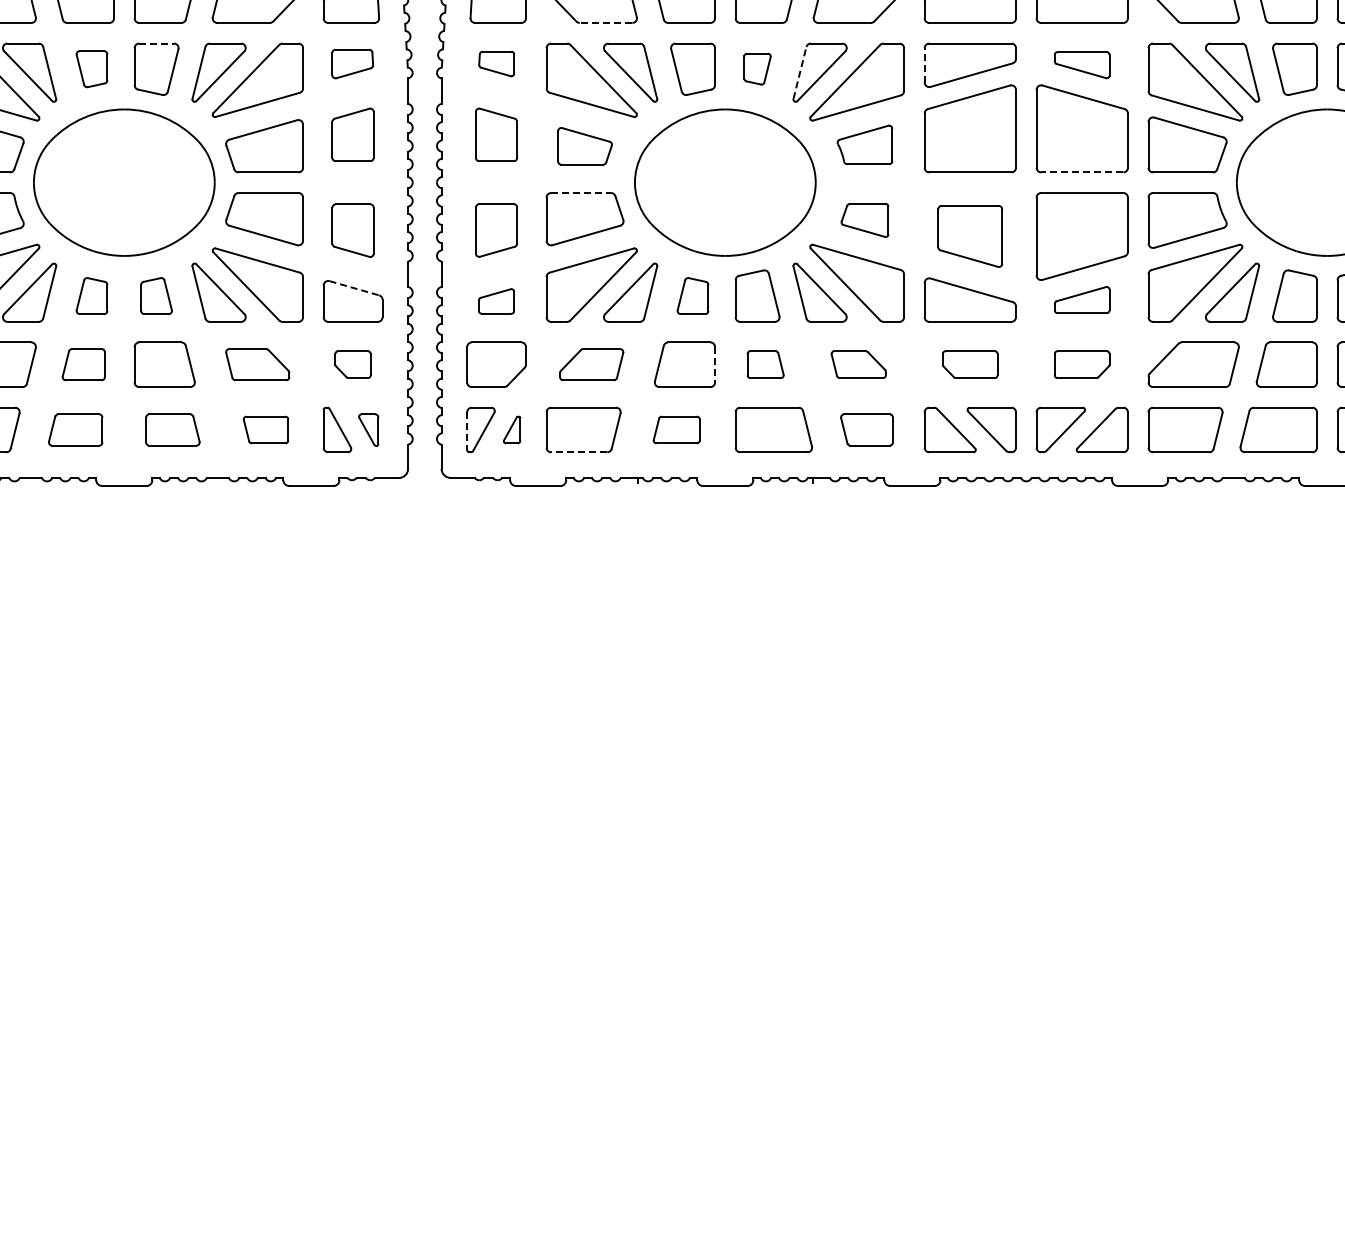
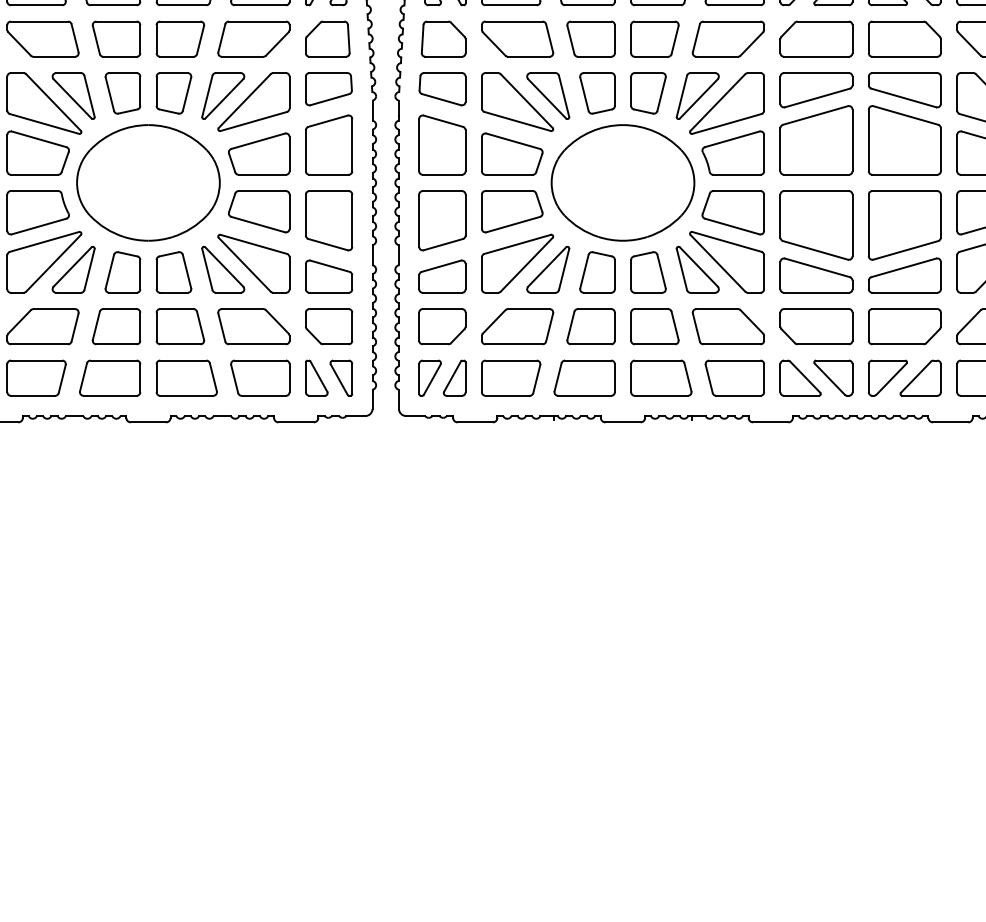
line: (605, 22) -> (528, 56), dashed -> solid
line: (157, 43) -> (174, 73), dashed -> solid
part: (352, 63) -> (328, 88), size x1.43
part: (496, 63) -> (442, 88), size x1.67
line: (924, 64) -> (780, 89), dashed -> solid
part: (1081, 64) -> (904, 89), size x1.67
part: (91, 68) -> (122, 92), size x1.43
part: (757, 68) -> (648, 92), size x1.67
line: (799, 73) -> (681, 96), dashed -> solid
part: (352, 134) -> (328, 144), size x1.43
part: (496, 134) -> (442, 144), size x1.43
part: (864, 144) -> (732, 152), size x1.43
part: (584, 146) -> (511, 154), size x1.43
line: (1081, 172) -> (904, 174), dashed -> solid
line: (581, 193) -> (509, 191), dashed -> solid
part: (864, 220) -> (732, 212), size x1.67
part: (352, 230) -> (328, 220), size x1.43
part: (496, 230) -> (442, 220), size x1.43
part: (969, 236) -> (815, 225), size x1.43
line: (354, 288) -> (330, 266), dashed -> solid
part: (91, 295) -> (122, 271), size x1.43
part: (156, 295) -> (173, 271), size x1.43
part: (692, 295) -> (597, 271), size x1.43
part: (1081, 299) -> (904, 275), size x1.67
part: (496, 301) -> (442, 276), size x1.67
part: (83, 364) -> (116, 326), size x1.43
part: (257, 364) -> (253, 326), size x1.43
part: (352, 364) -> (328, 326), size x1.67
part: (591, 364) -> (517, 326), size x1.43
line: (715, 364) -> (615, 326), dashed -> solid
part: (765, 364) -> (654, 326), size x1.67
part: (858, 364) -> (728, 326), size x1.67
part: (969, 364) -> (815, 326), size x1.67
part: (1081, 364) -> (904, 326), size x1.67
part: (75, 429) -> (109, 377), size x1.43
part: (172, 429) -> (186, 377), size x1.43
part: (265, 429) -> (259, 377), size x1.67
part: (368, 429) -> (341, 377), size x1.43
part: (511, 429) -> (454, 377), size x1.67
part: (676, 429) -> (584, 377), size x1.67
part: (866, 429) -> (734, 377), size x1.43
line: (467, 431) -> (419, 379), dashed -> solid
line: (578, 452) -> (507, 395), dashed -> solid

